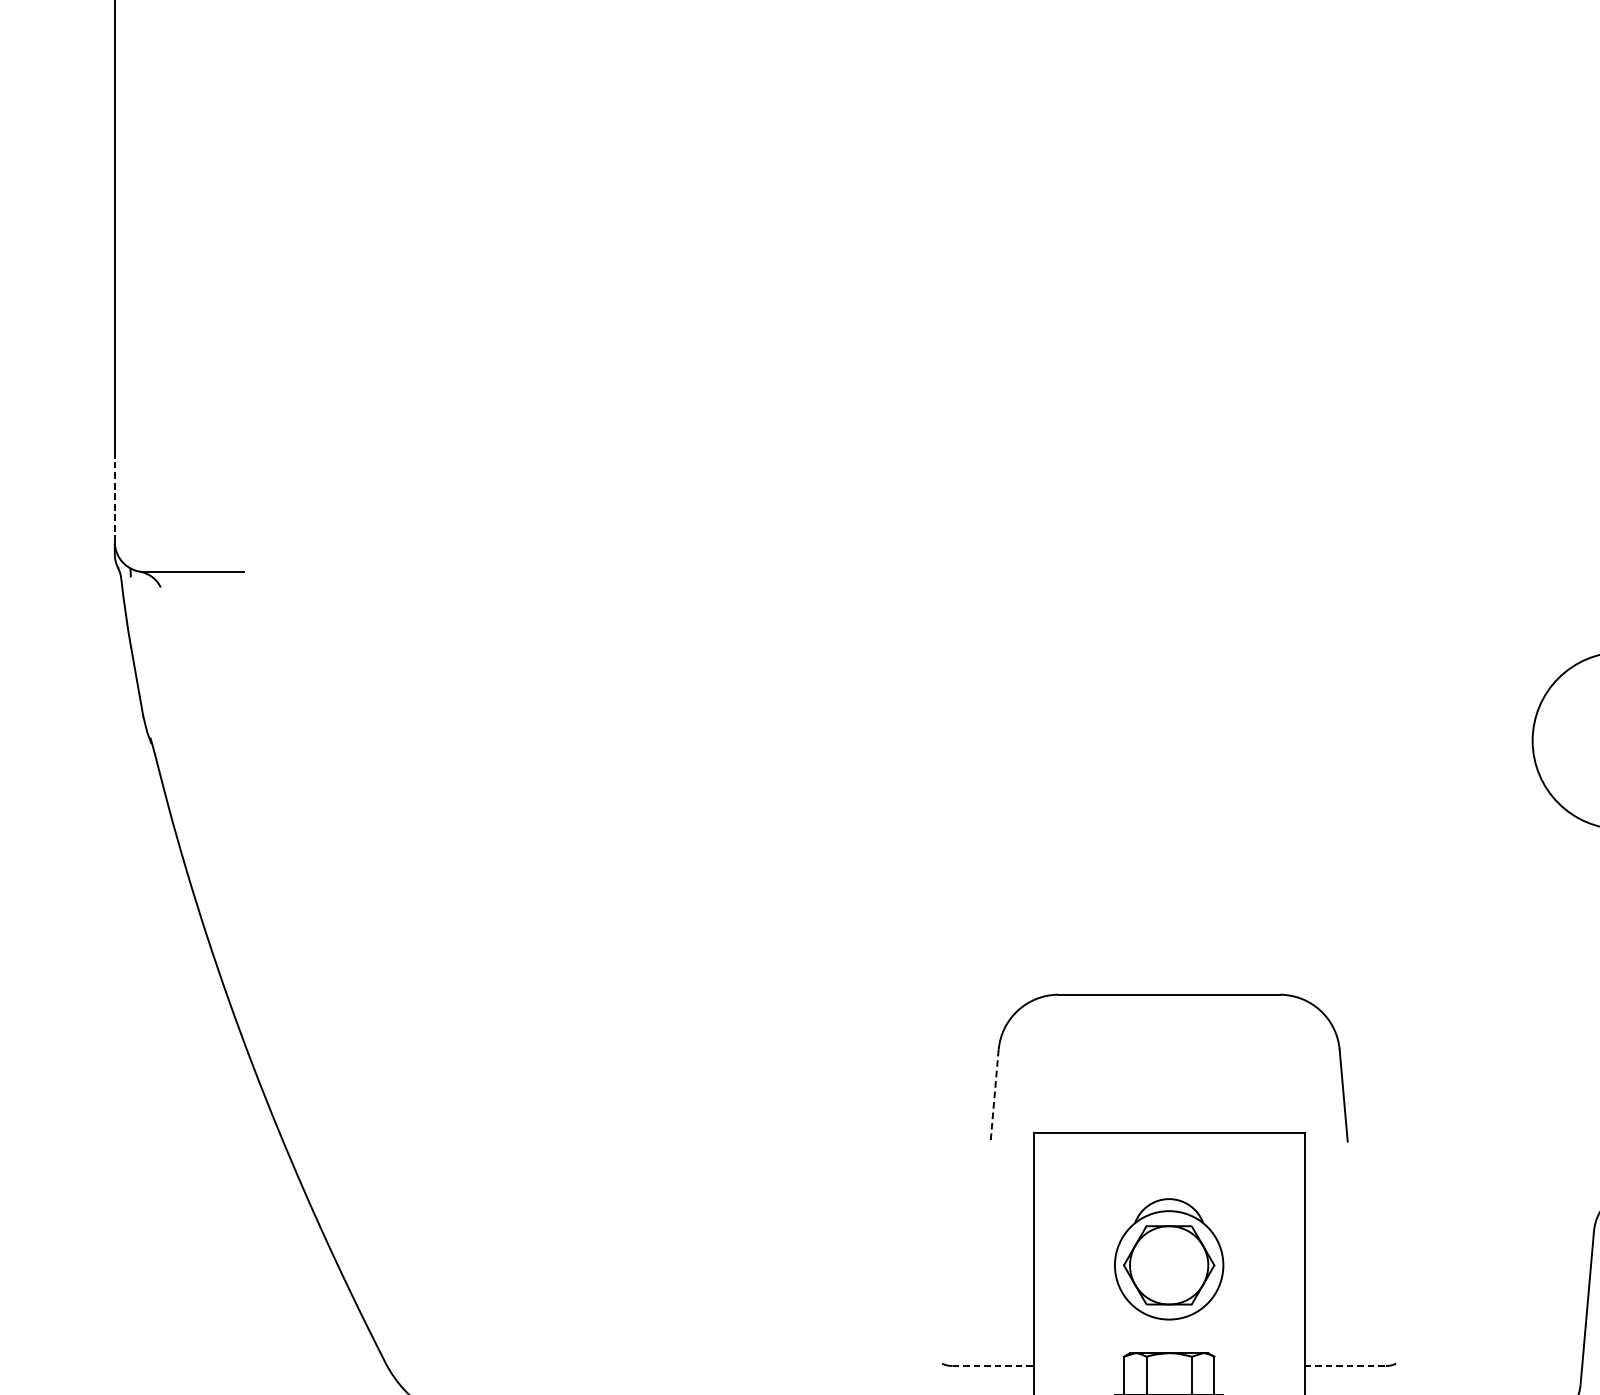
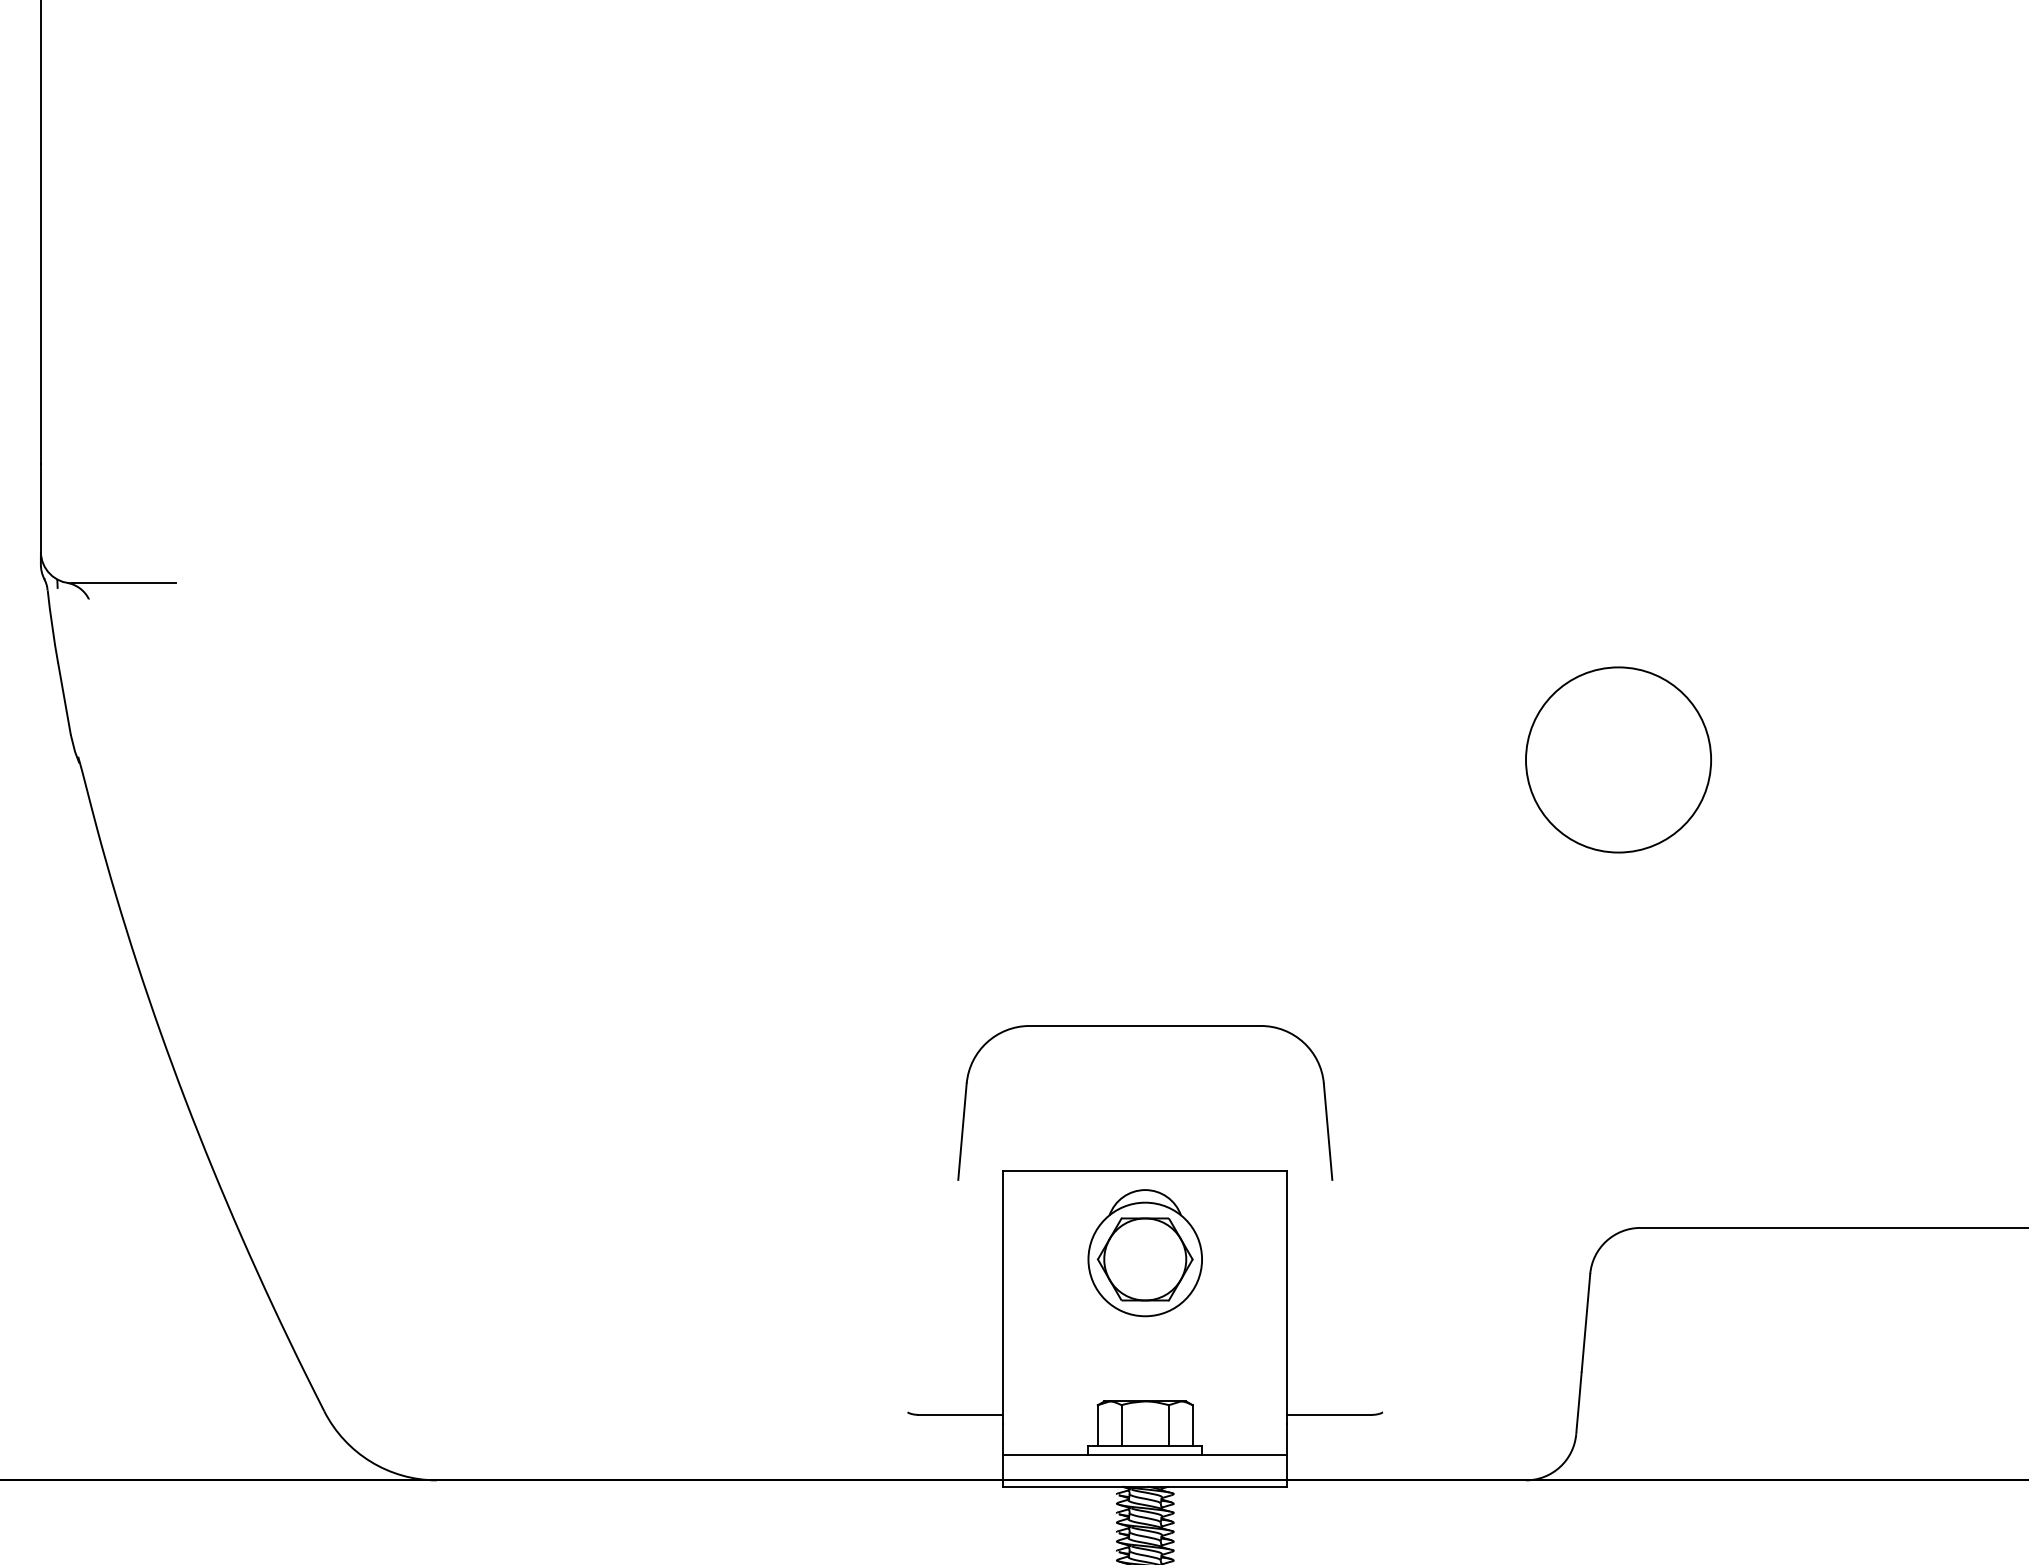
line: (114, 499) -> (40, 507), dashed -> solid
line: (994, 1096) -> (962, 1132), dashed -> solid
part: (1168, 1259) -> (1144, 1253), moved
line: (993, 1365) -> (961, 1414), dashed -> solid
line: (1345, 1365) -> (1330, 1414), dashed -> solid

